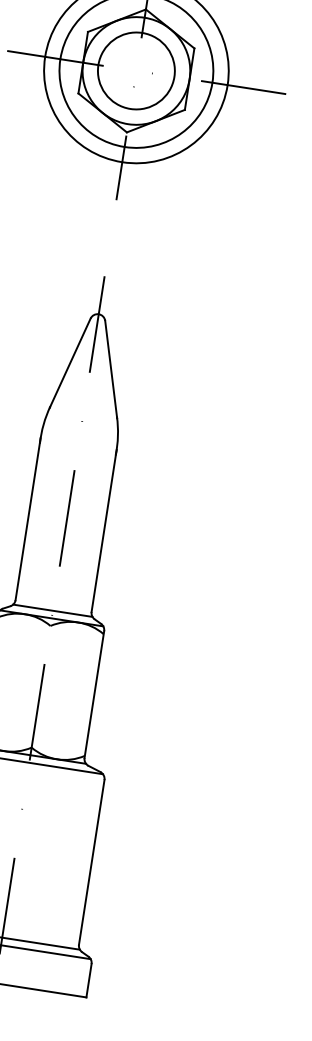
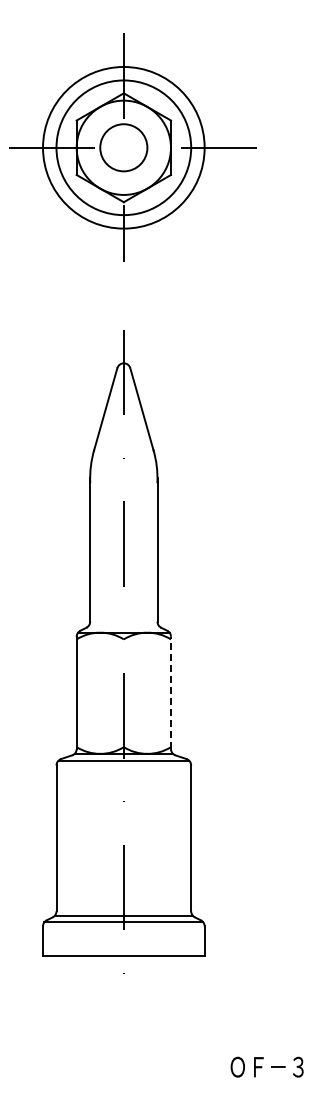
circle: (136, 70) -> (123, 147), size x0.7
line: (52, 610) -> (123, 625), removed
line: (93, 694) -> (170, 692), solid -> dashed

